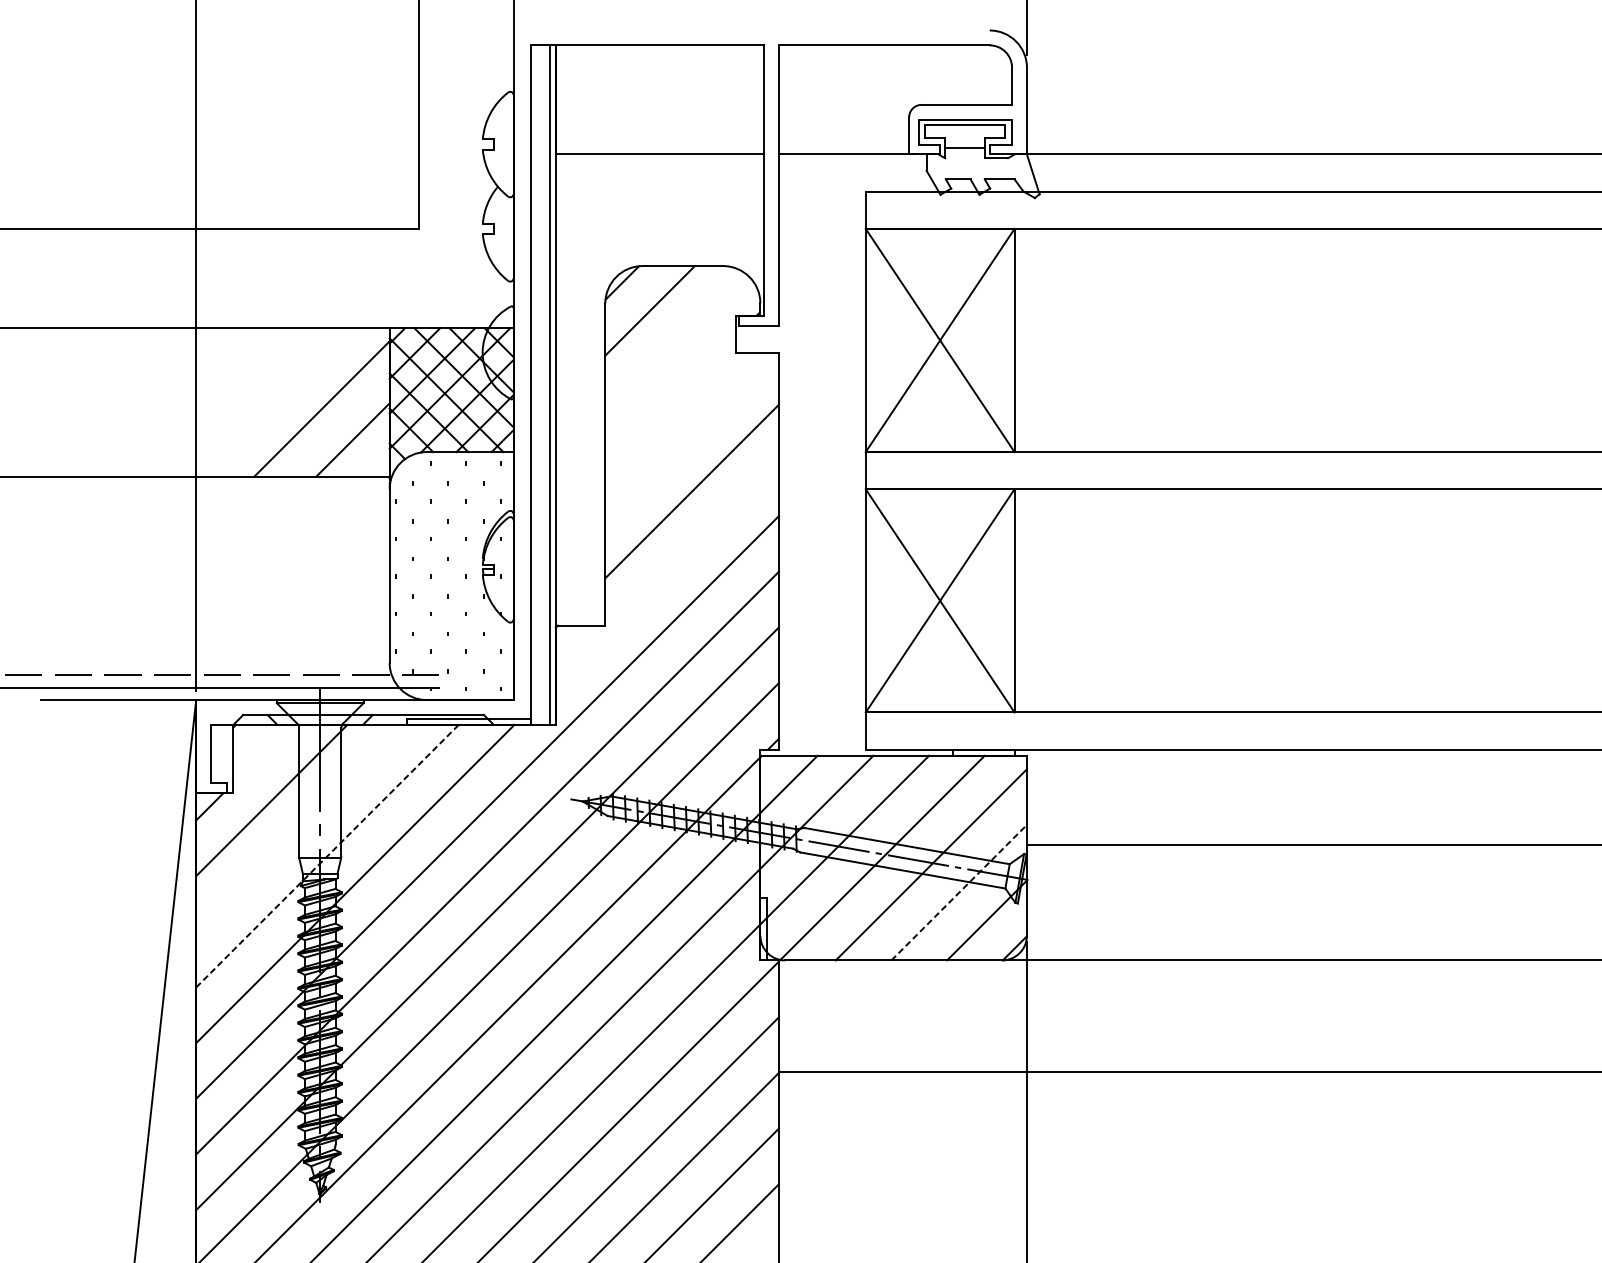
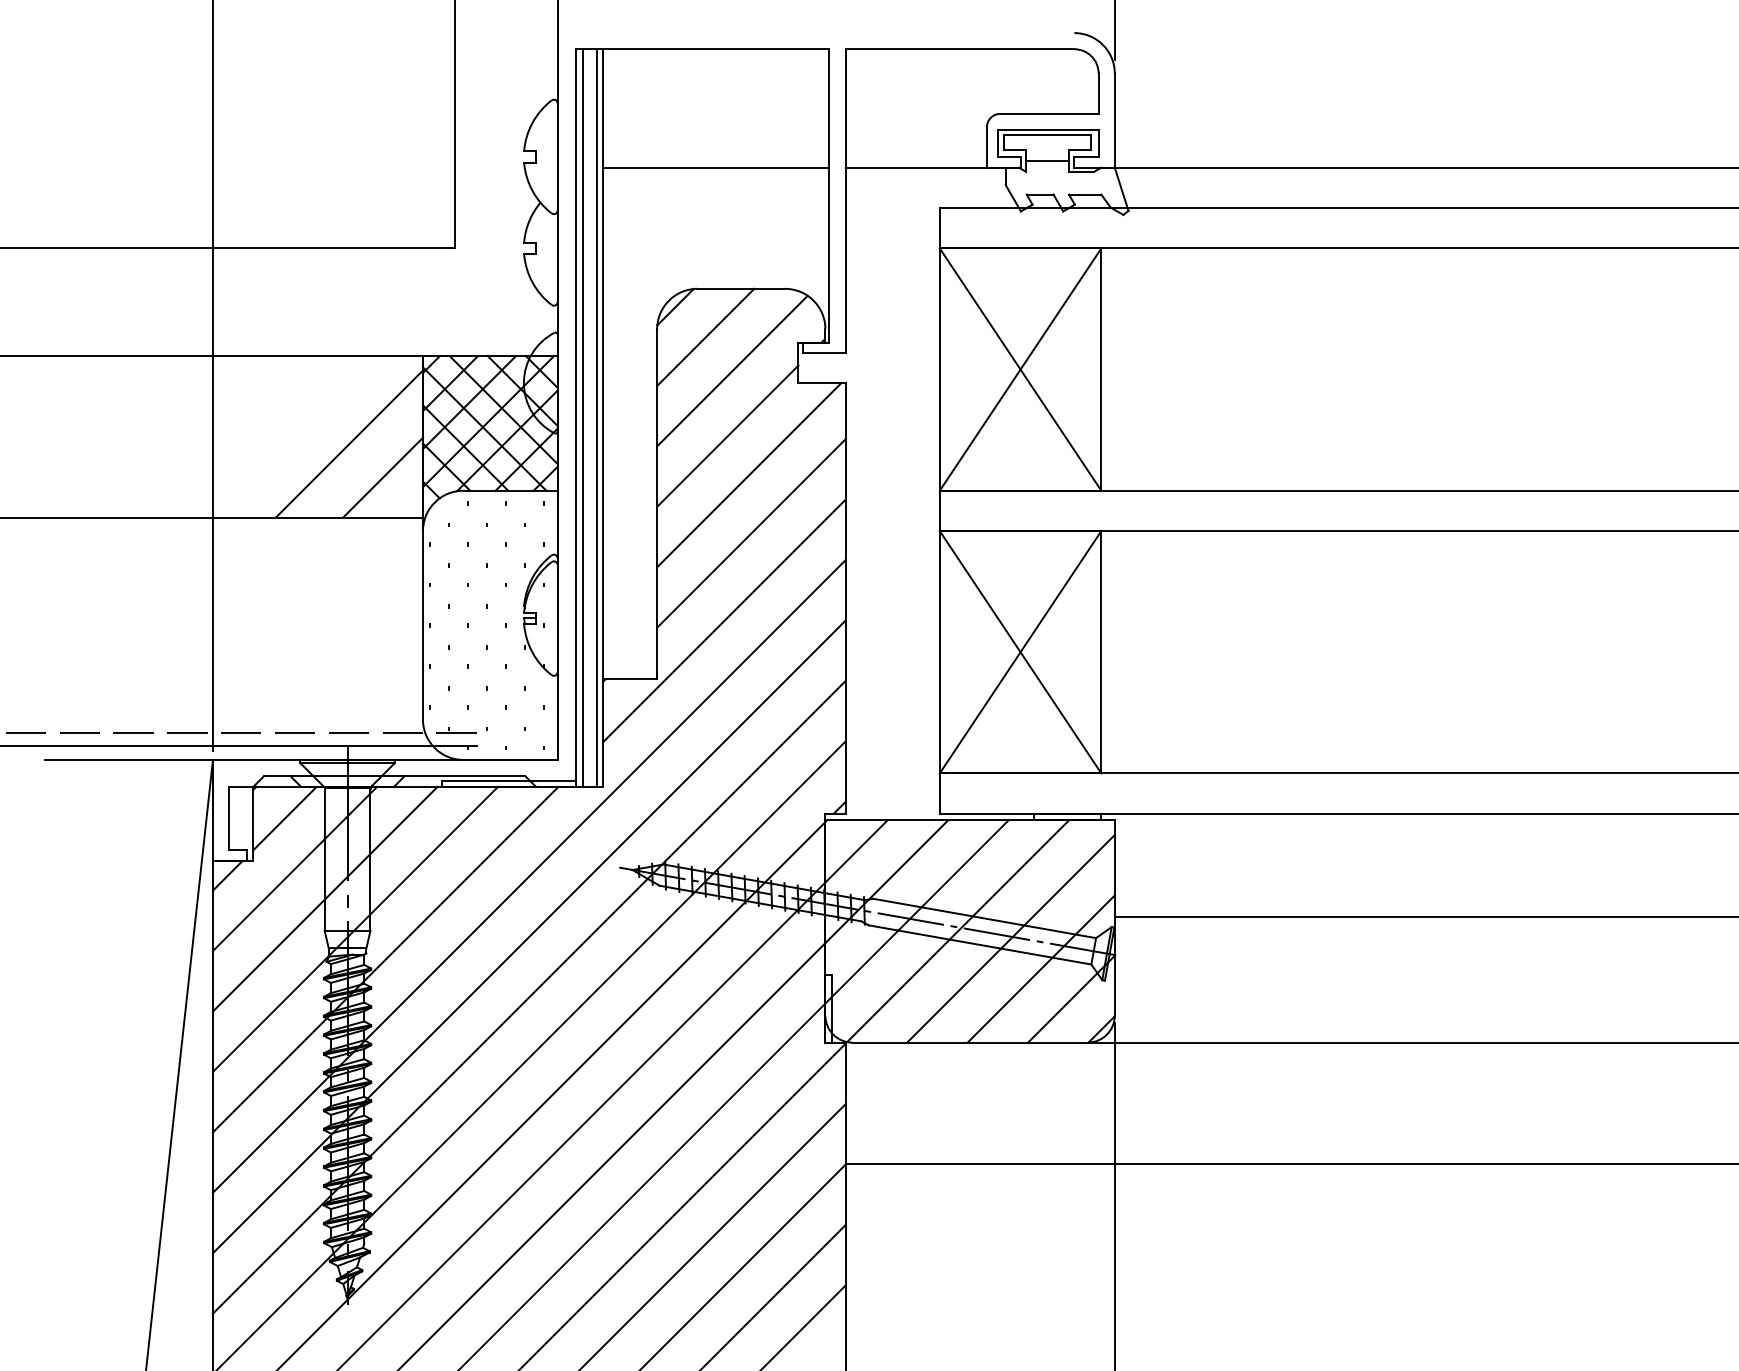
line: (674, 341) -> (732, 370), added
line: (537, 384) -> (583, 417), added
line: (670, 401) -> (727, 435), added
line: (690, 438) -> (749, 475), added
line: (667, 571) -> (724, 620), added
line: (262, 754) -> (284, 818), added
line: (298, 827) -> (324, 898), added
line: (327, 856) -> (355, 929), dashed -> solid
line: (959, 892) -> (1041, 968), dashed -> solid

